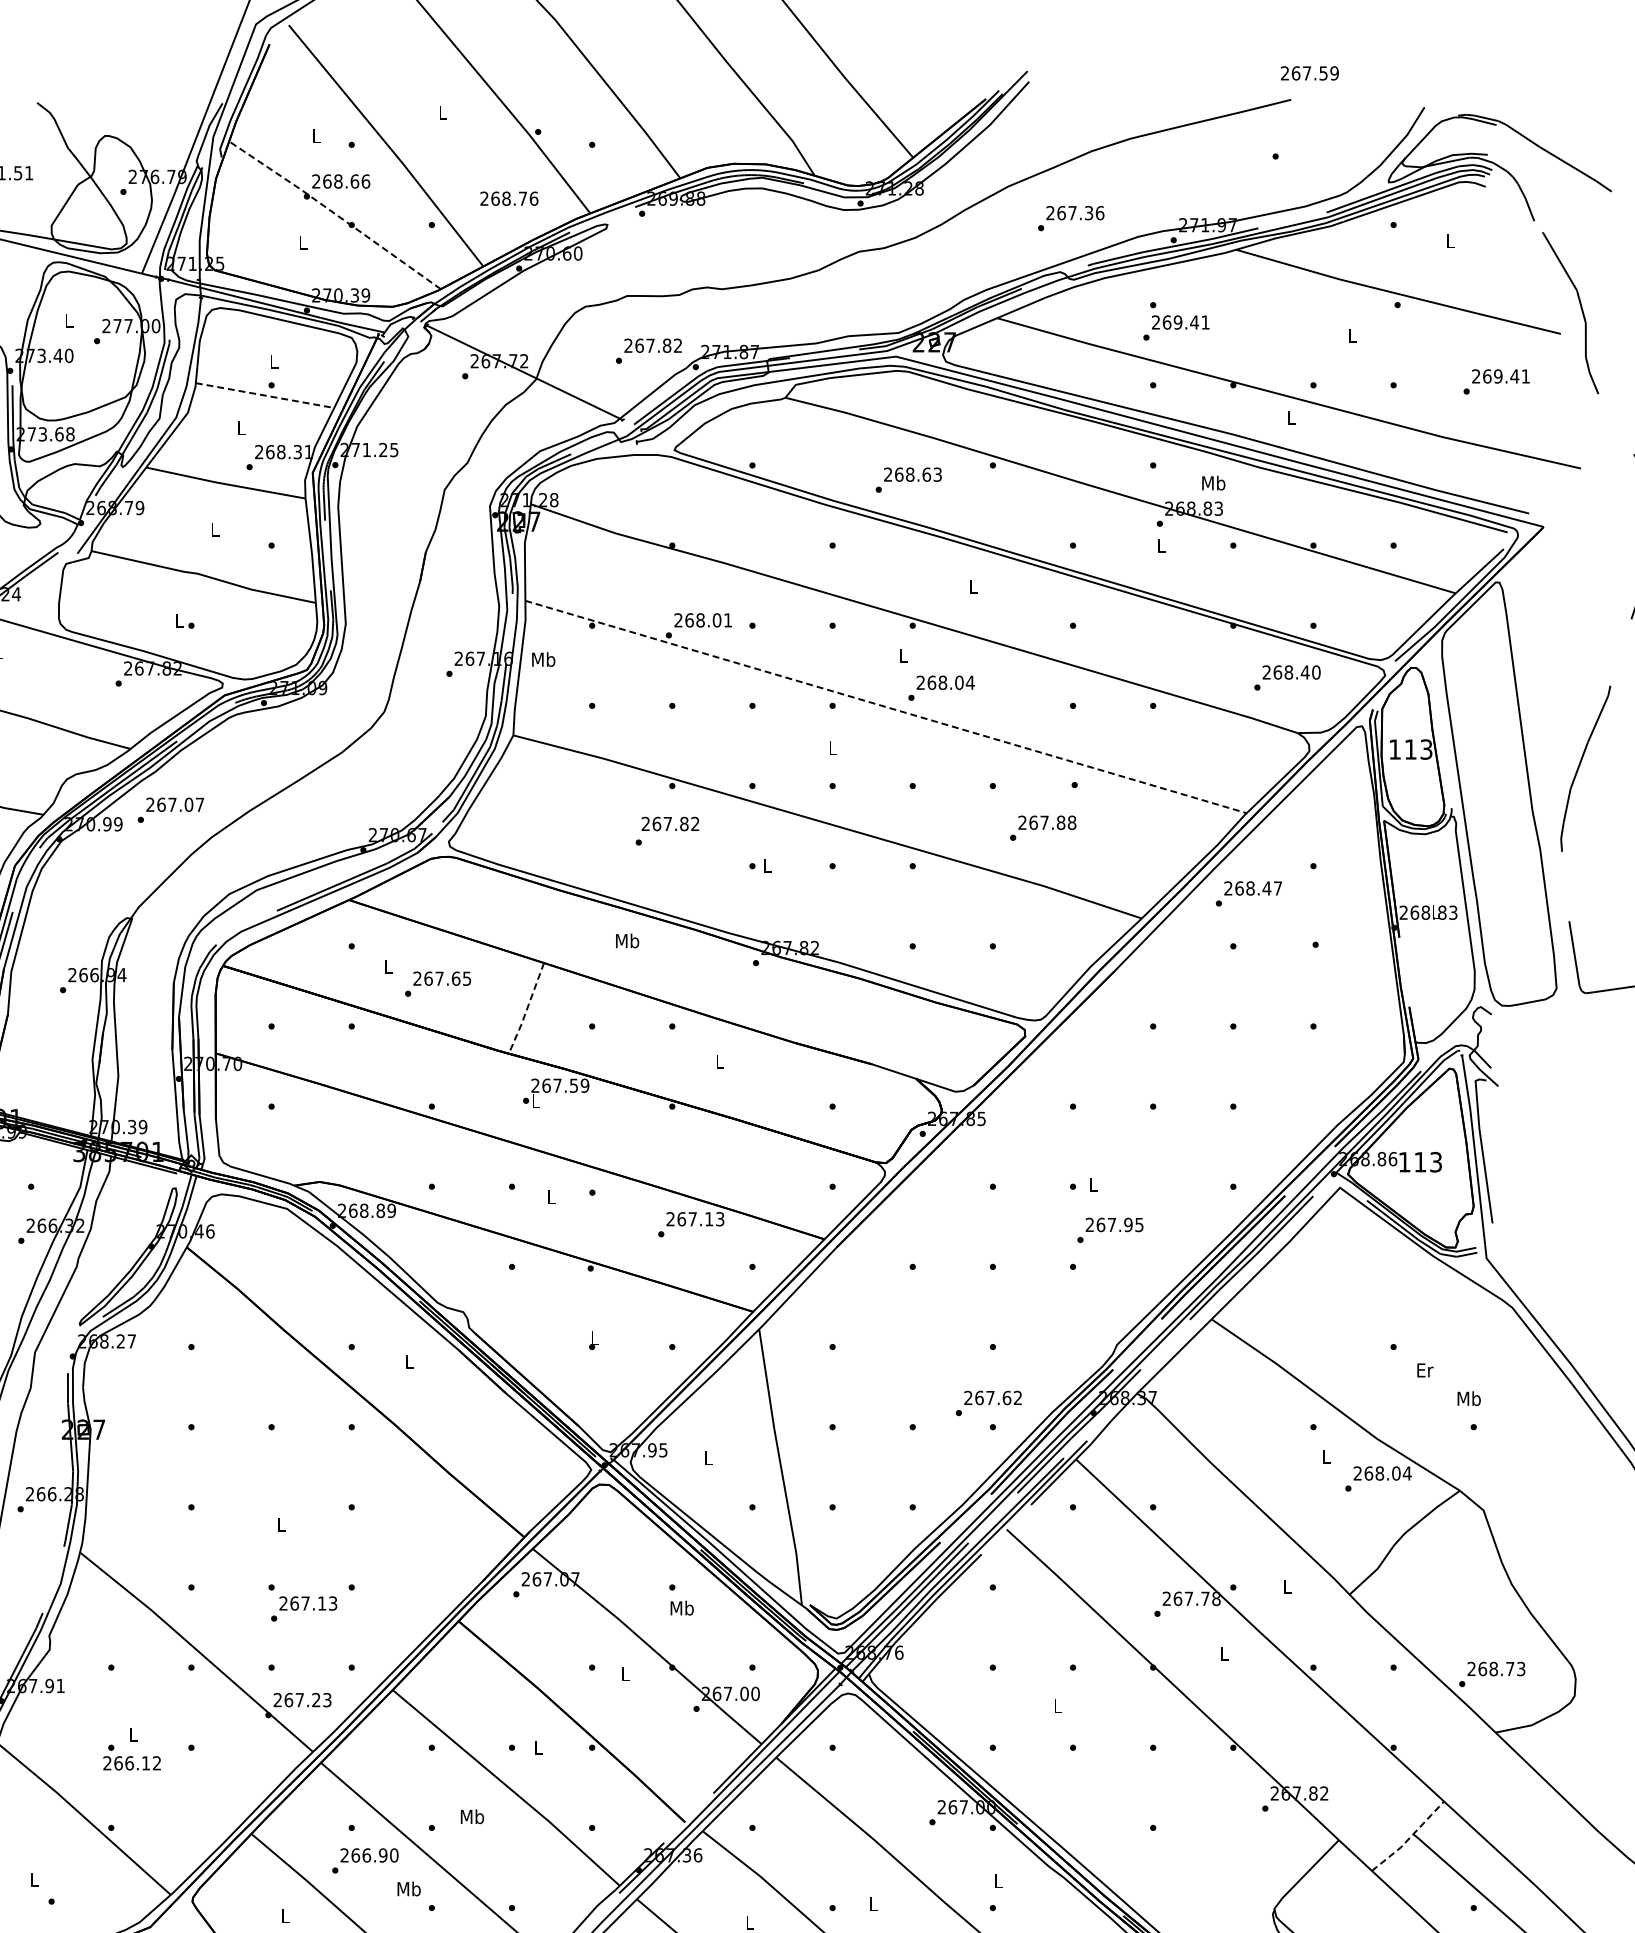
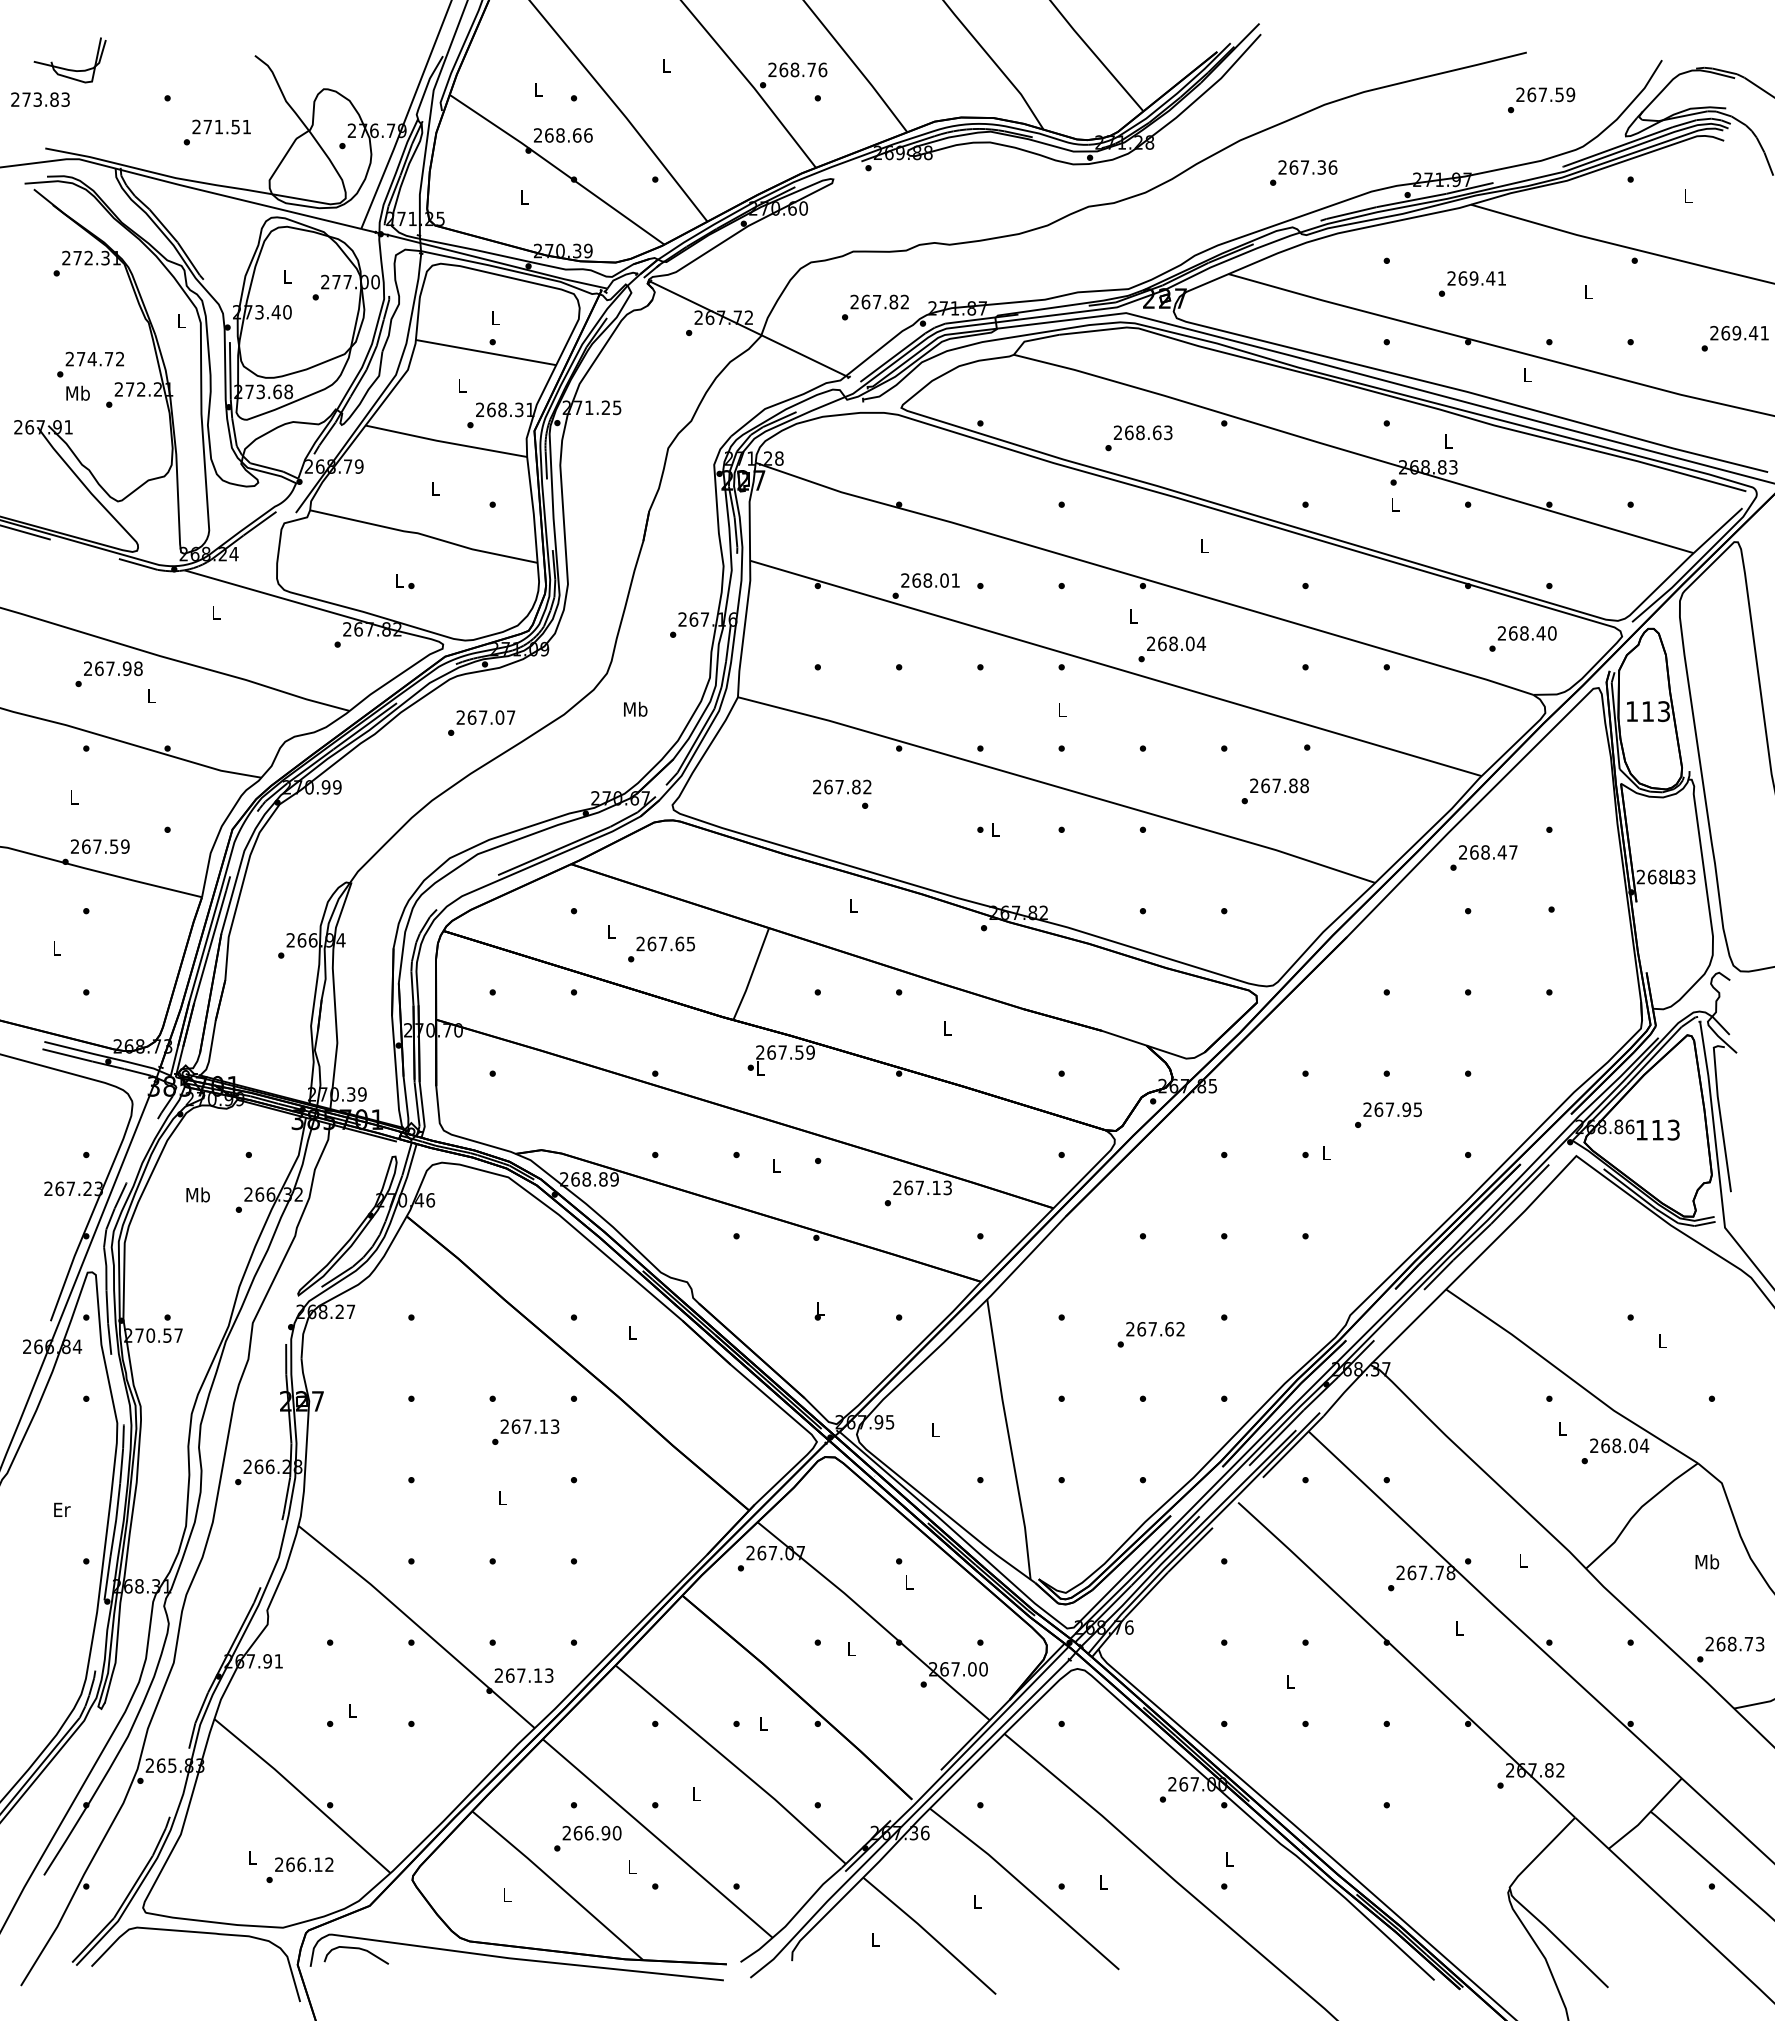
text: (1309, 73) -> (1545, 94), moved
text: (509, 198) -> (797, 69), moved
line: (335, 214) -> (557, 168), dashed -> solid
text: (1175, 327) -> (1471, 283), moved
line: (265, 395) -> (486, 352), dashed -> solid
text: (1213, 482) -> (1448, 440), Mb -> L
text: (543, 658) -> (635, 708), moved
line: (887, 707) -> (1117, 668), dashed -> solid
text: (170, 809) -> (481, 722), moved
text: (670, 823) -> (842, 786), moved
text: (627, 940) -> (853, 905), Mb -> L
line: (526, 1008) -> (751, 974), dashed -> solid
text: (1110, 1229) -> (1388, 1114), moved
text: (1424, 1370) -> (1662, 1341), Er -> L
text: (1469, 1398) -> (1707, 1561), moved
text: (988, 1403) -> (1150, 1334), moved
text: (681, 1607) -> (908, 1581), Mb -> L
text: (303, 1608) -> (525, 1431), moved
text: (315, 1699) -> (537, 1675), 267.23 -> 267.13
text: (132, 1763) -> (304, 1864), moved
text: (472, 1816) -> (696, 1793), Mb -> L
line: (1409, 1838) -> (1646, 1815), dashed -> solid
text: (408, 1888) -> (631, 1866), Mb -> L

